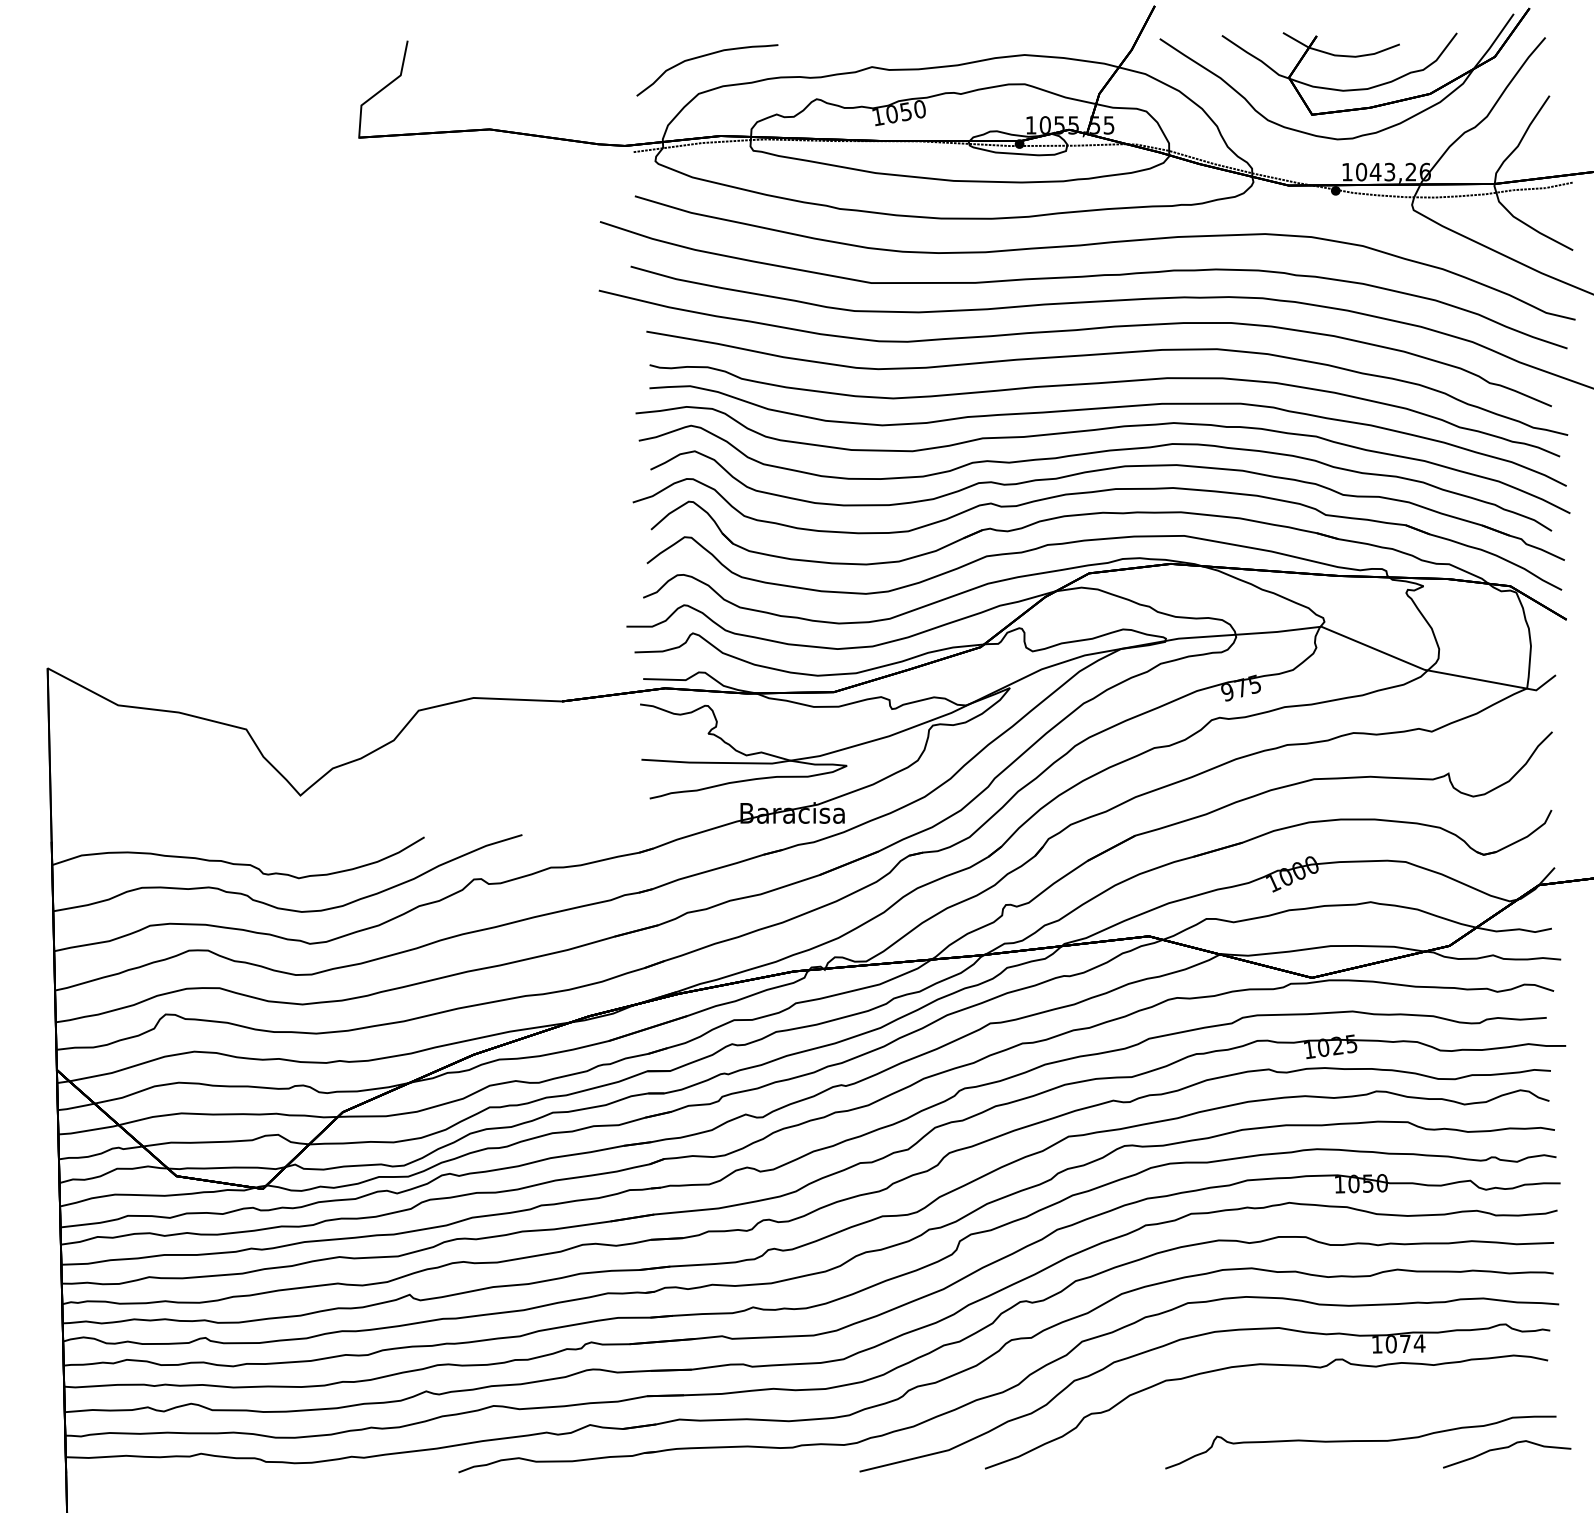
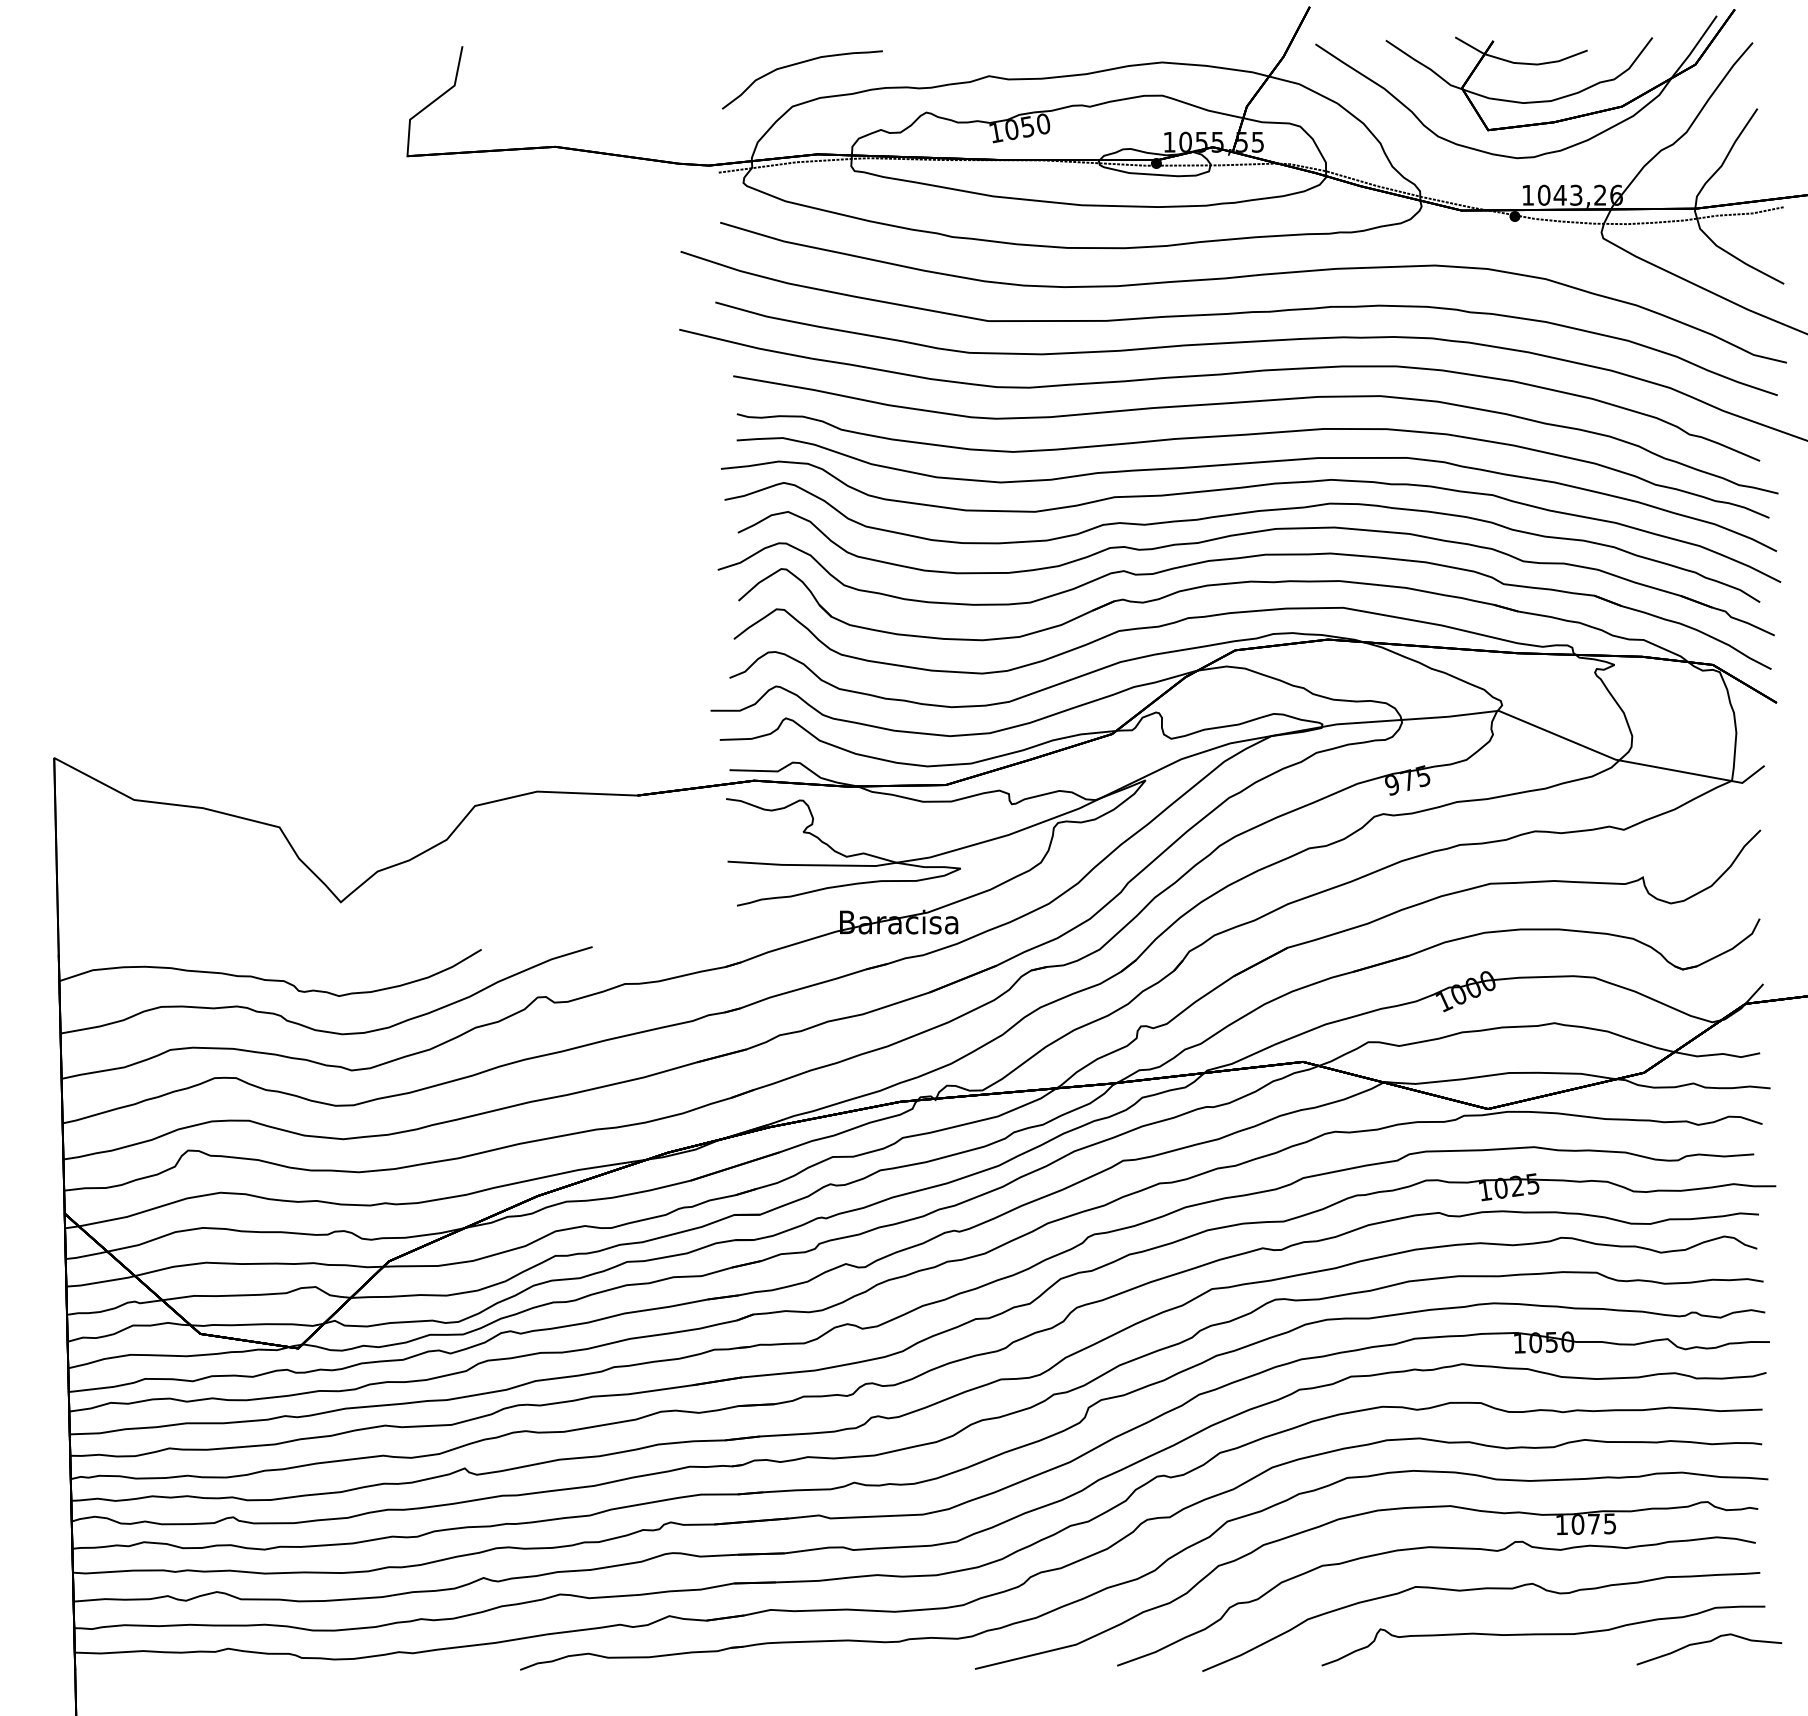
text: (1419, 1343) -> (1609, 1523), 1074 -> 1075
part: (1301, 1402) -> (1476, 1590), added

